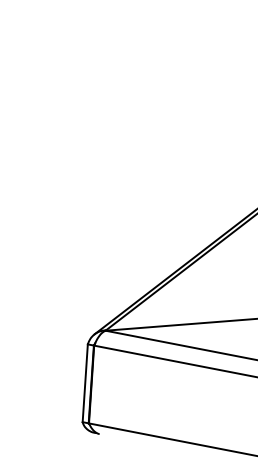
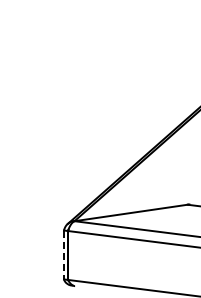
line: (84, 384) -> (63, 255), solid -> dashed

